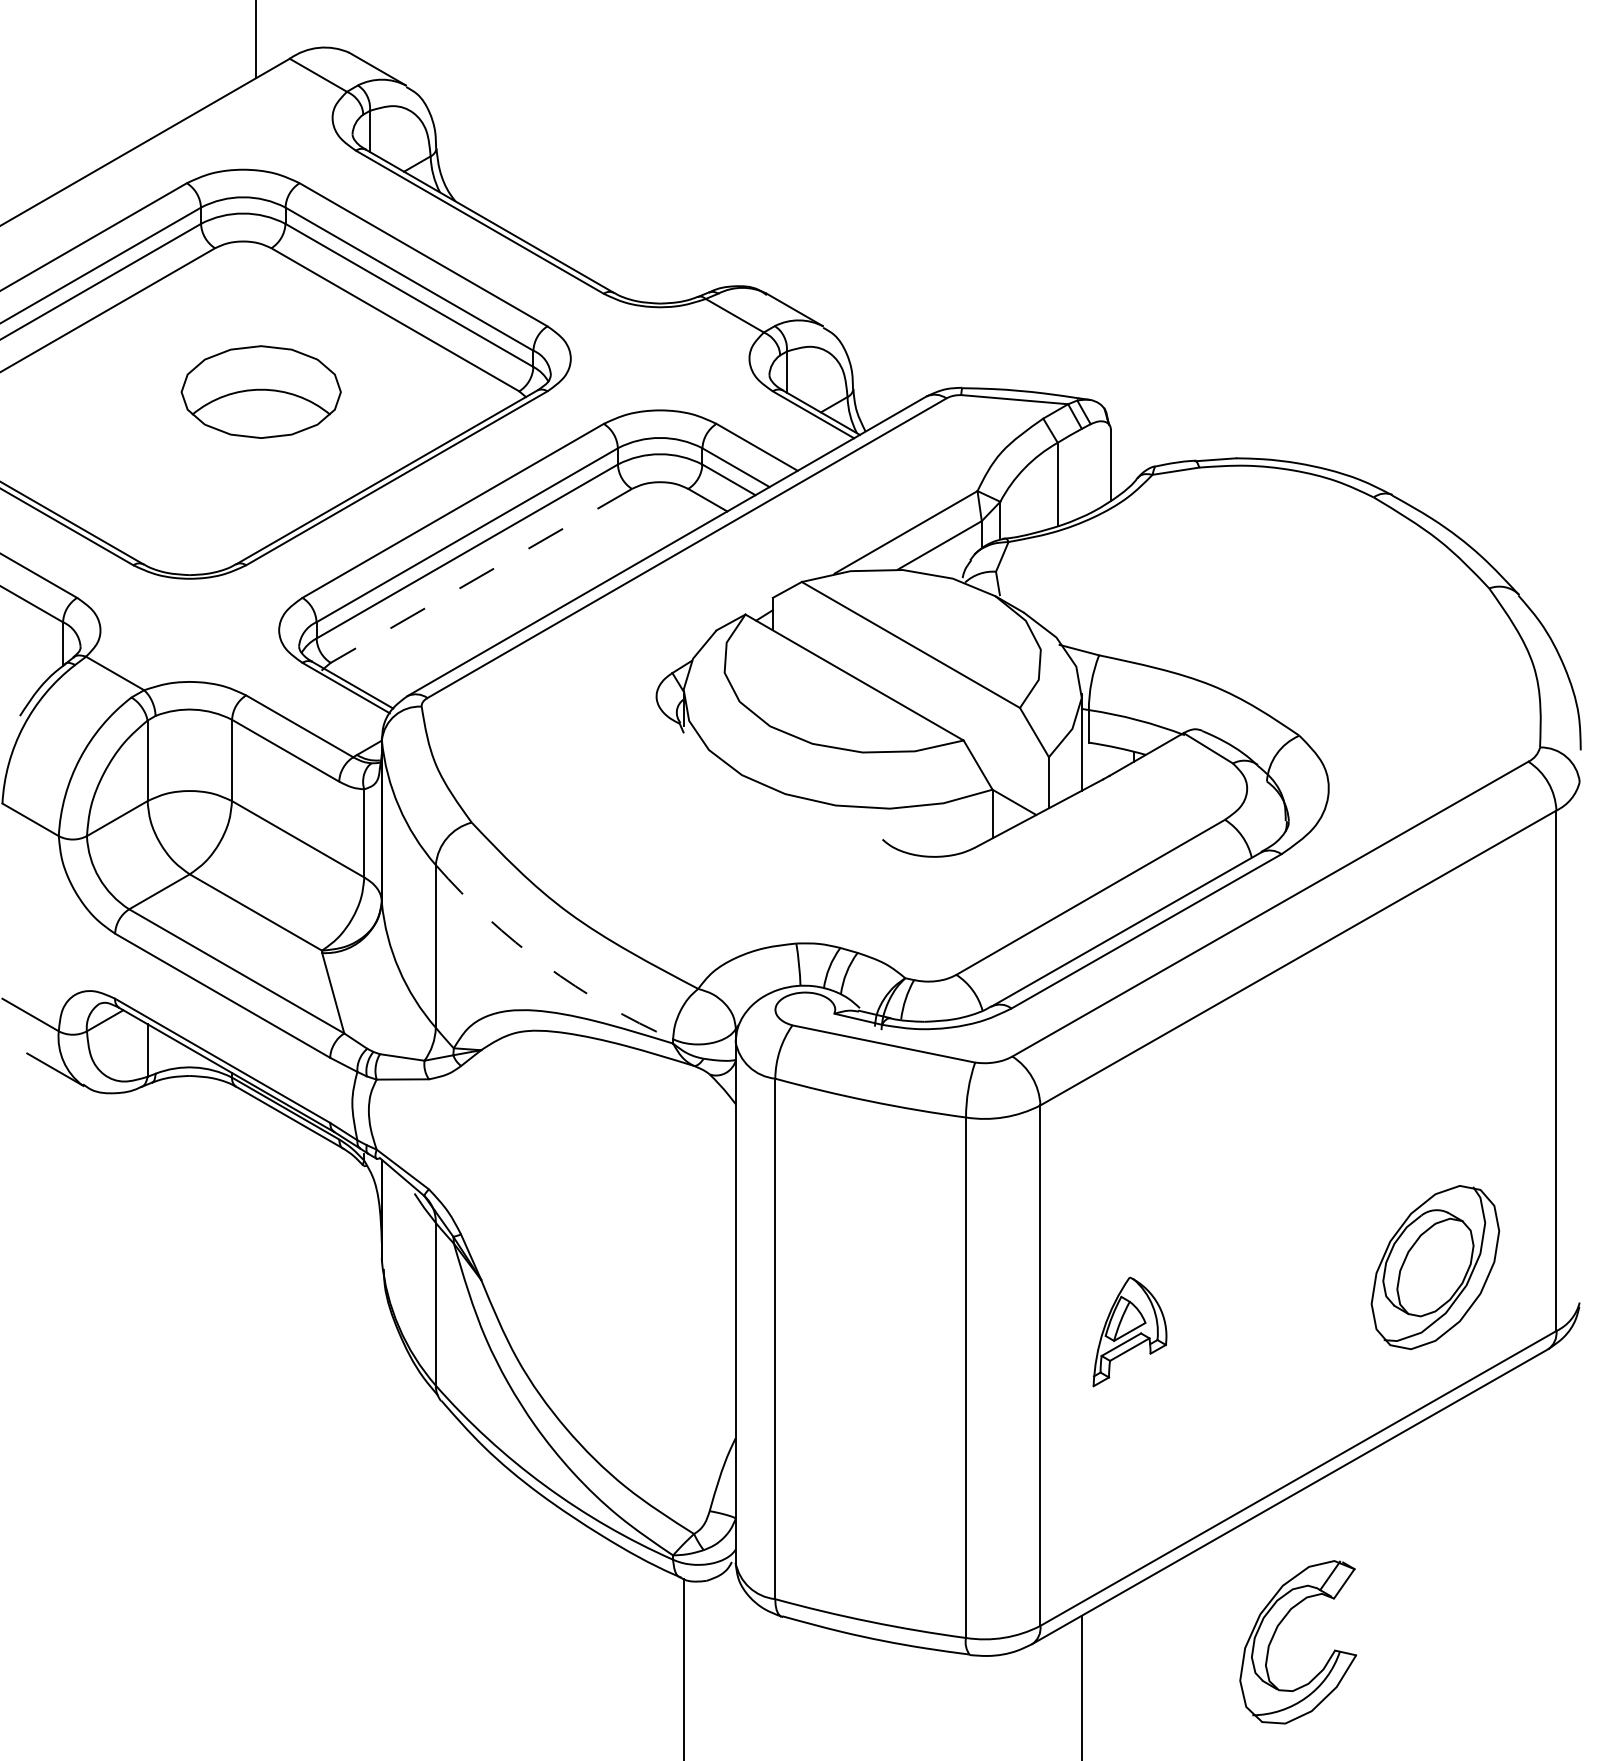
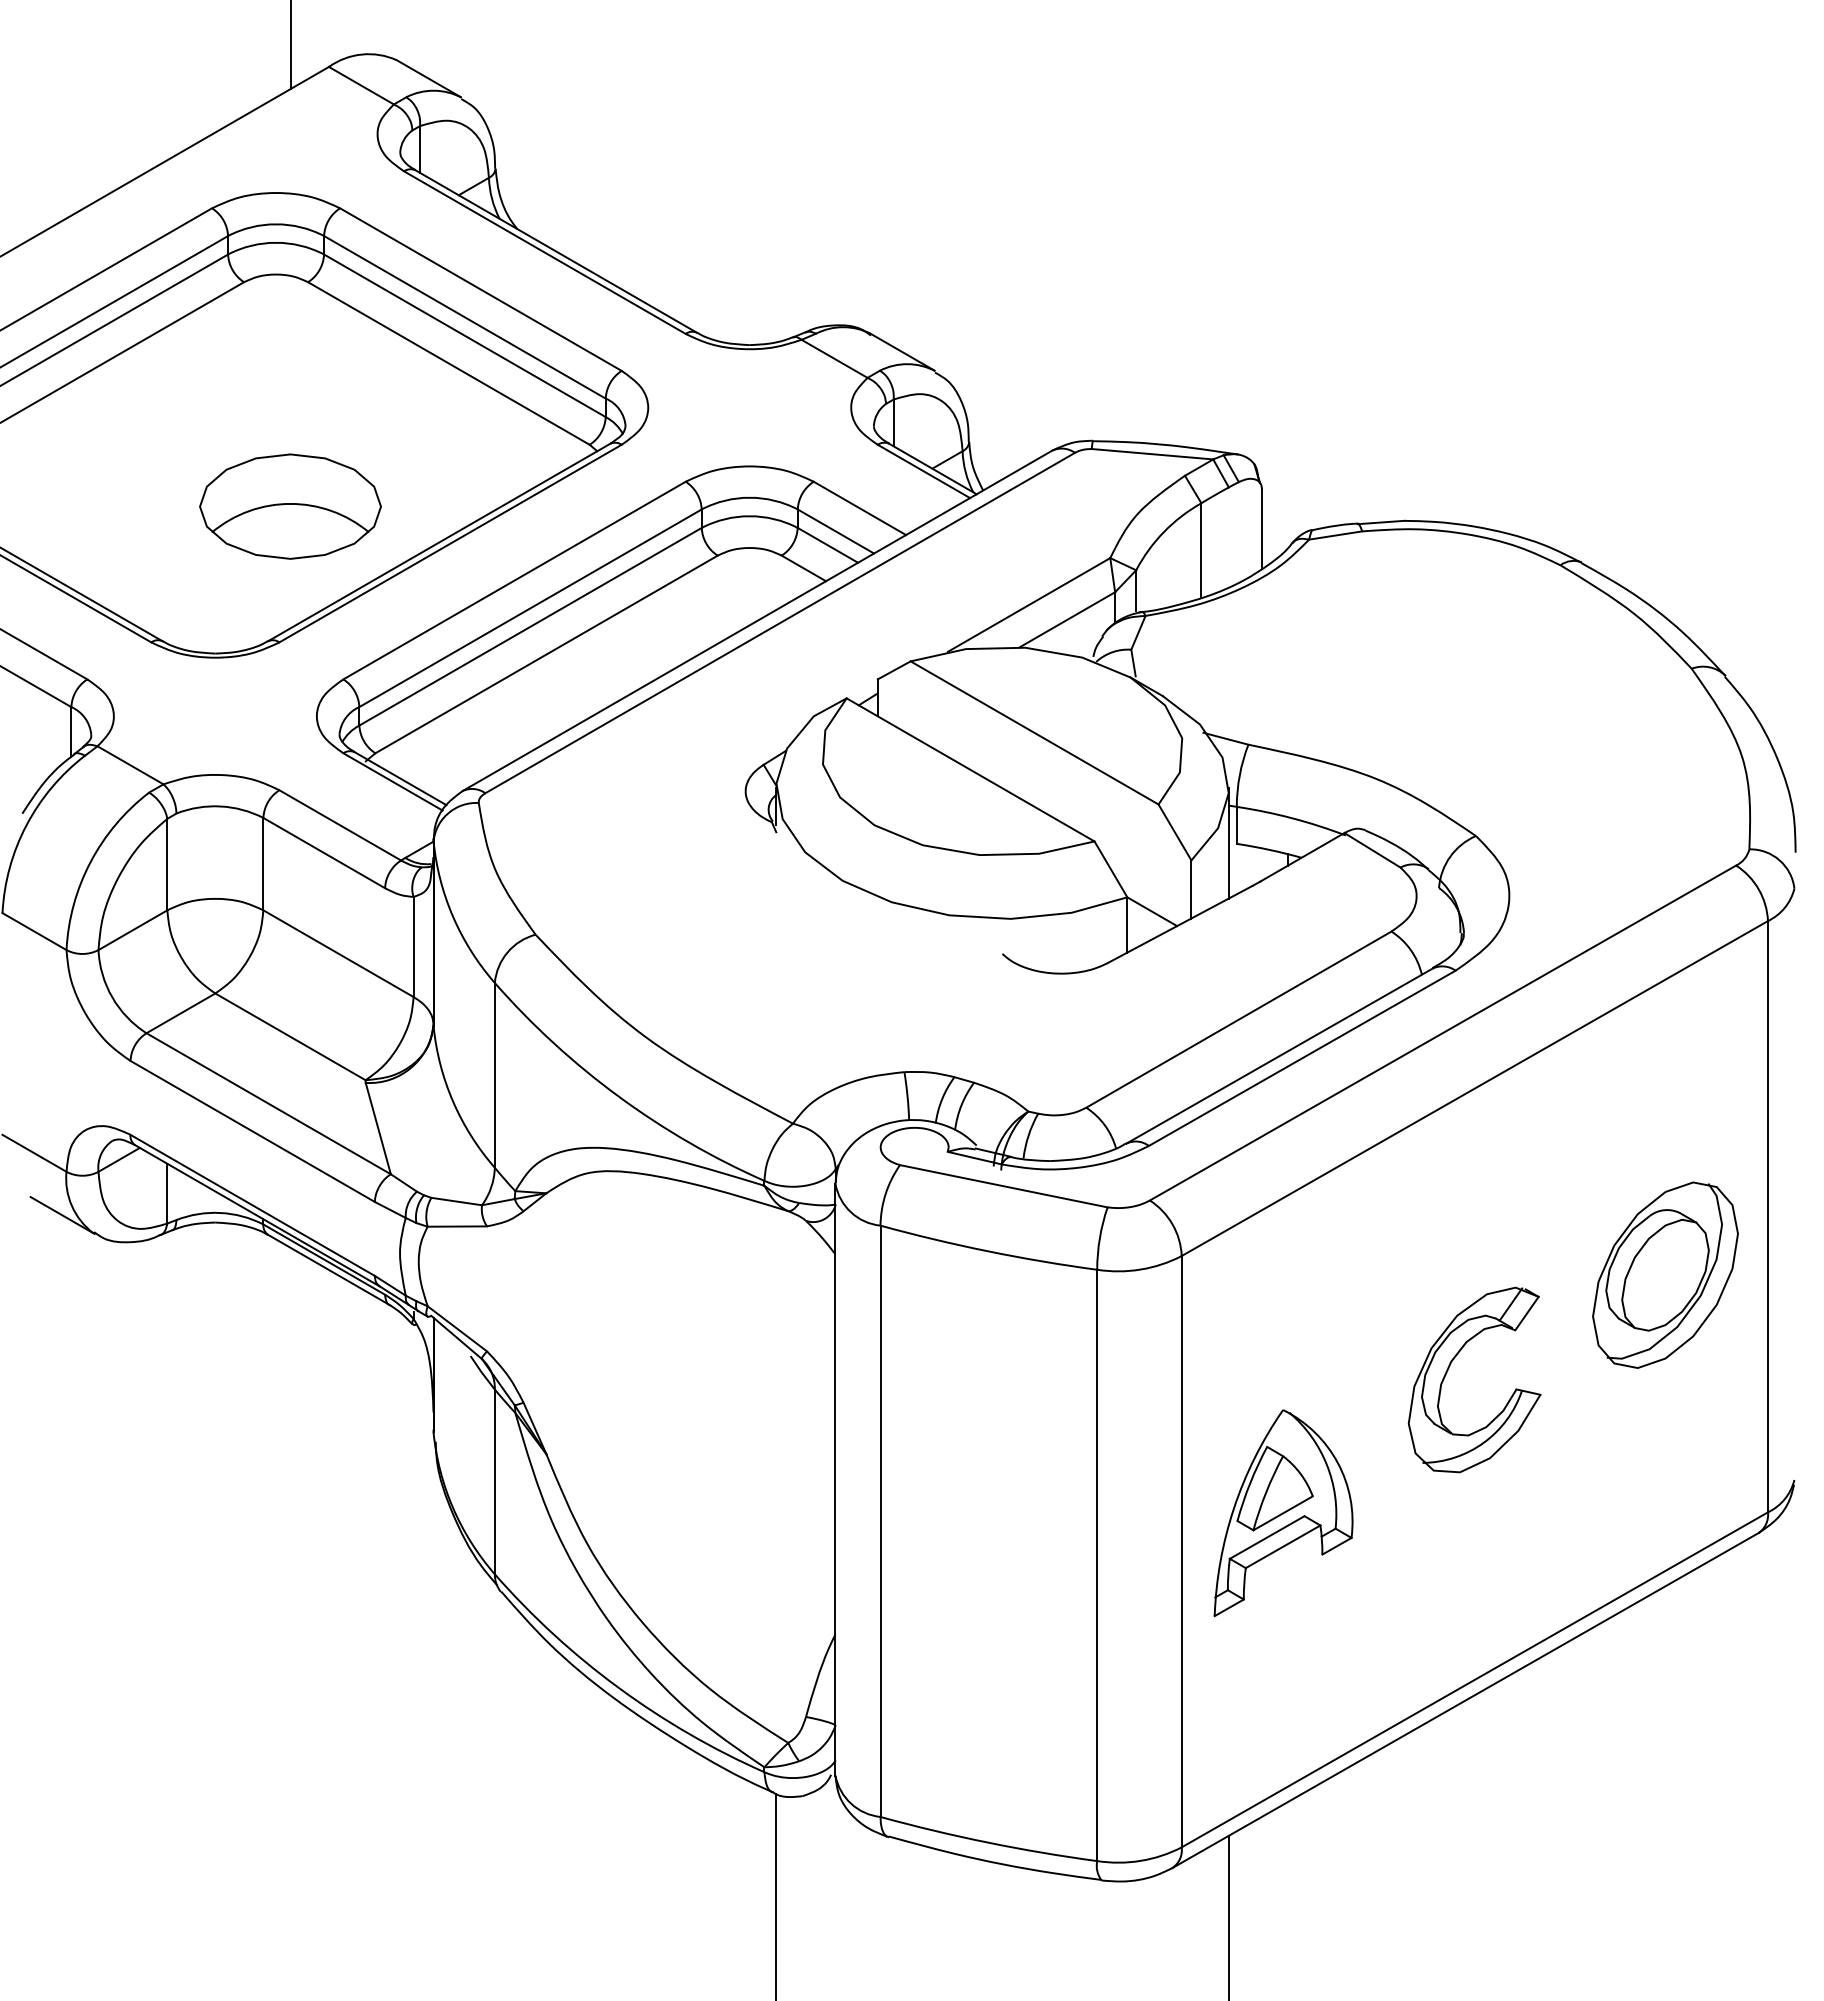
part: (261, 391) -> (290, 506), moved
line: (481, 575) -> (546, 654), dashed -> solid
arc: (544, 964) -> (618, 1096), dashed -> solid
part: (1435, 1266) -> (1665, 1274), moved
part: (1129, 1332) -> (1283, 1513), size x1.67
part: (1276, 1630) -> (1450, 1366), moved

